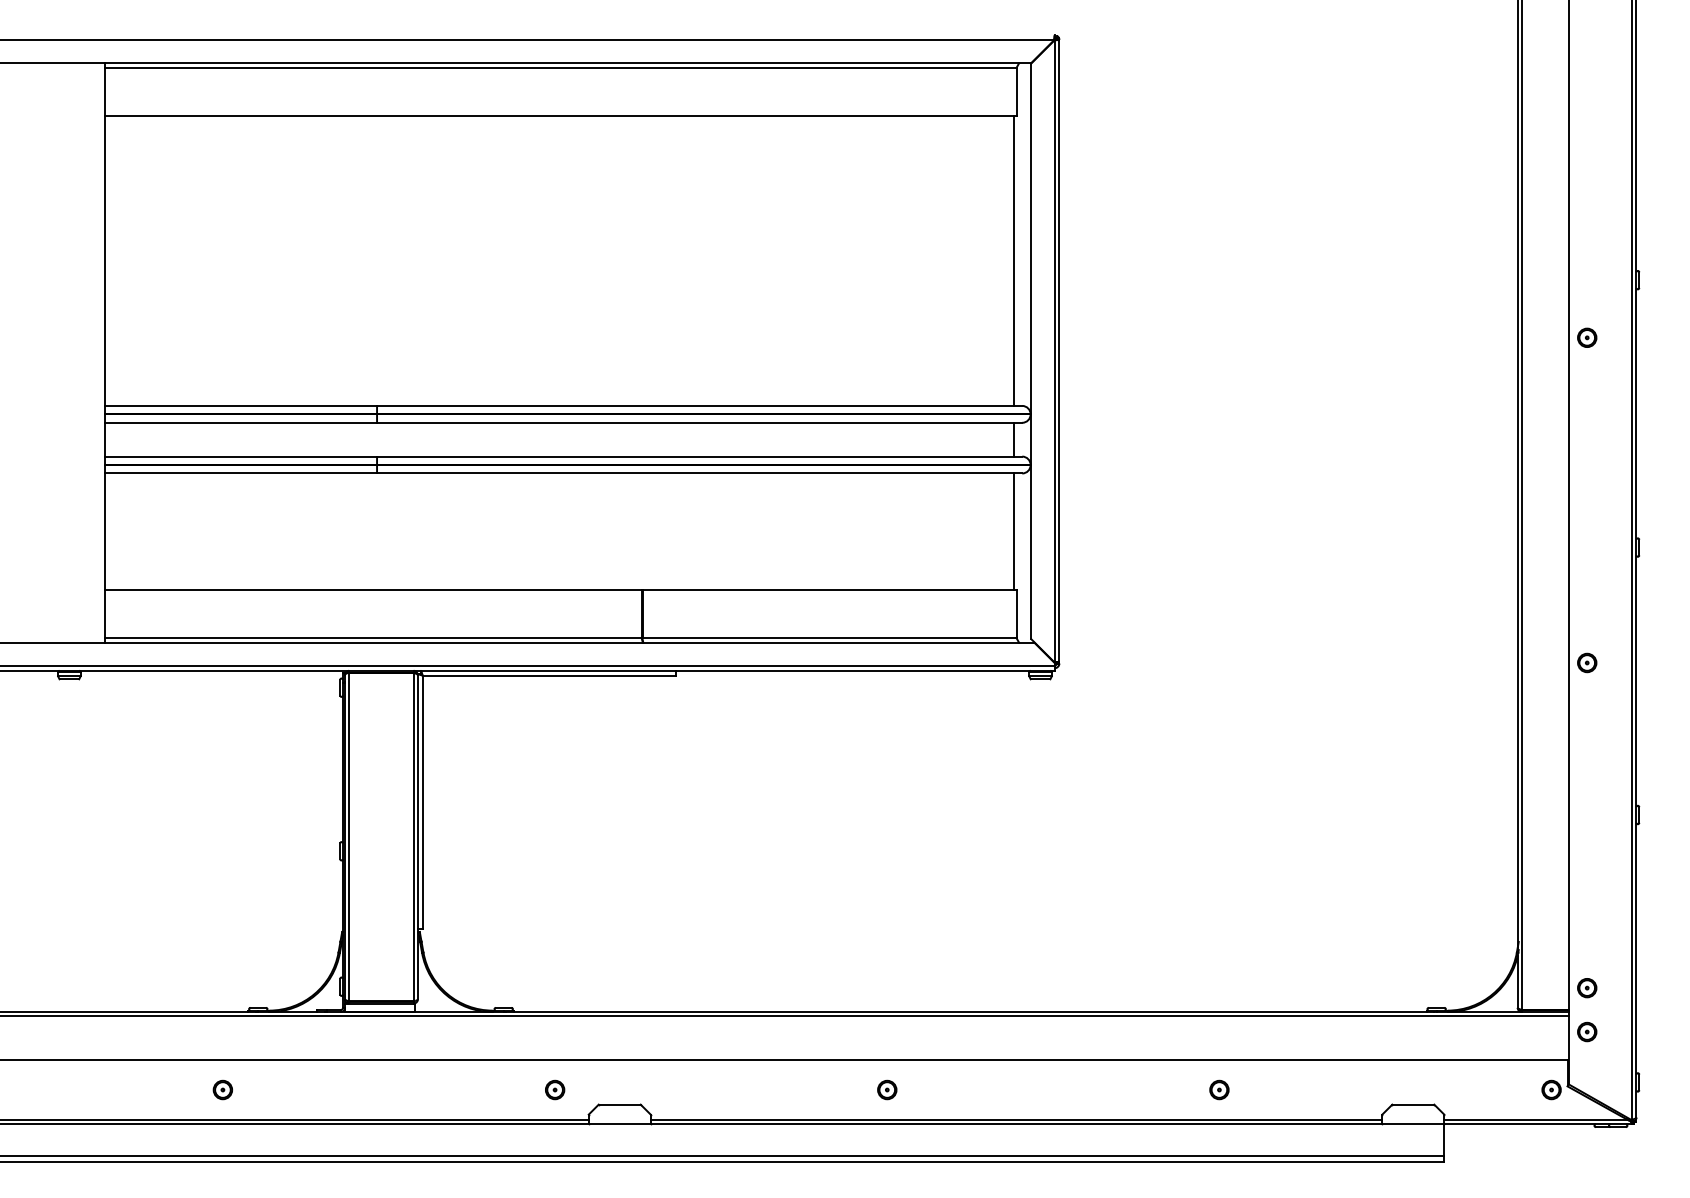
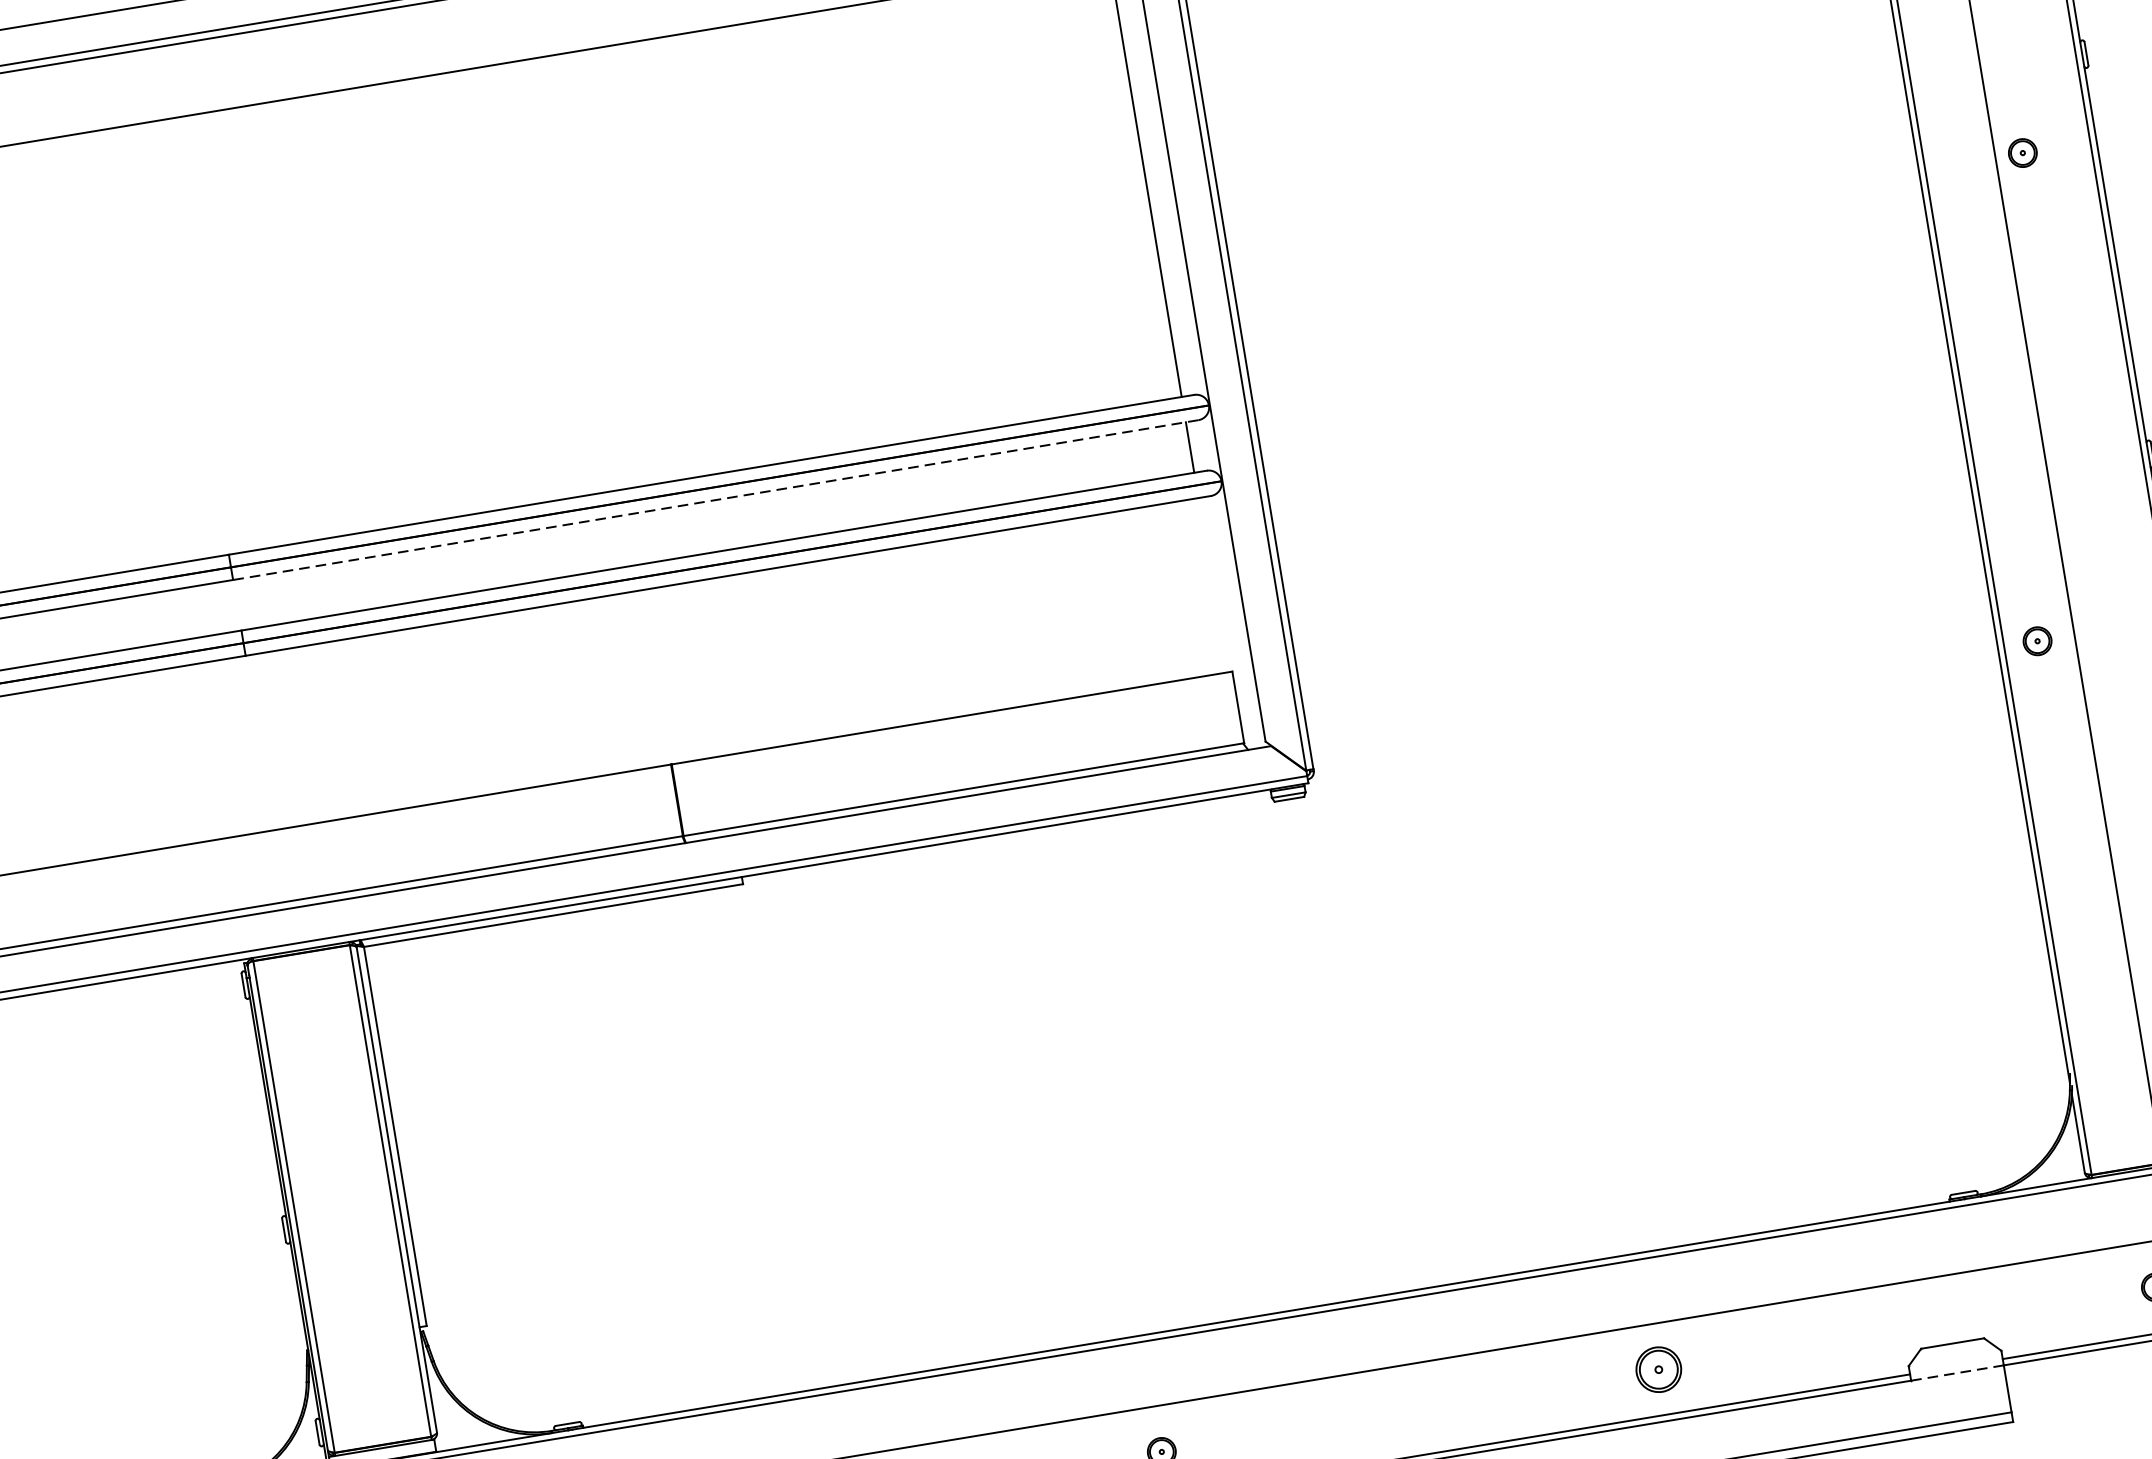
line: (699, 422) -> (715, 499), solid -> dashed
line: (1013, 531) -> (1212, 584), removed
part: (1587, 662) -> (2037, 640), moved
part: (1219, 1089) -> (1658, 1368), size x1.6
line: (1413, 1124) -> (1957, 1373), solid -> dashed

